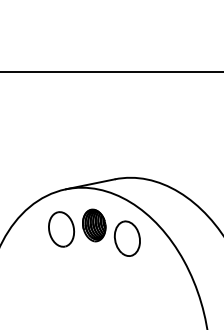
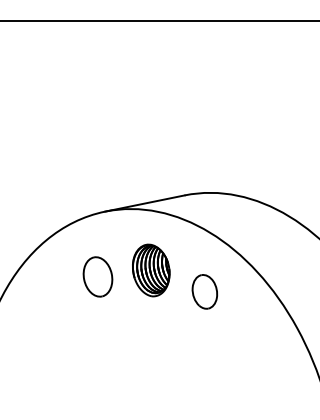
part: (61, 229) -> (97, 276), size x0.7
part: (126, 238) -> (203, 291), size x0.6

